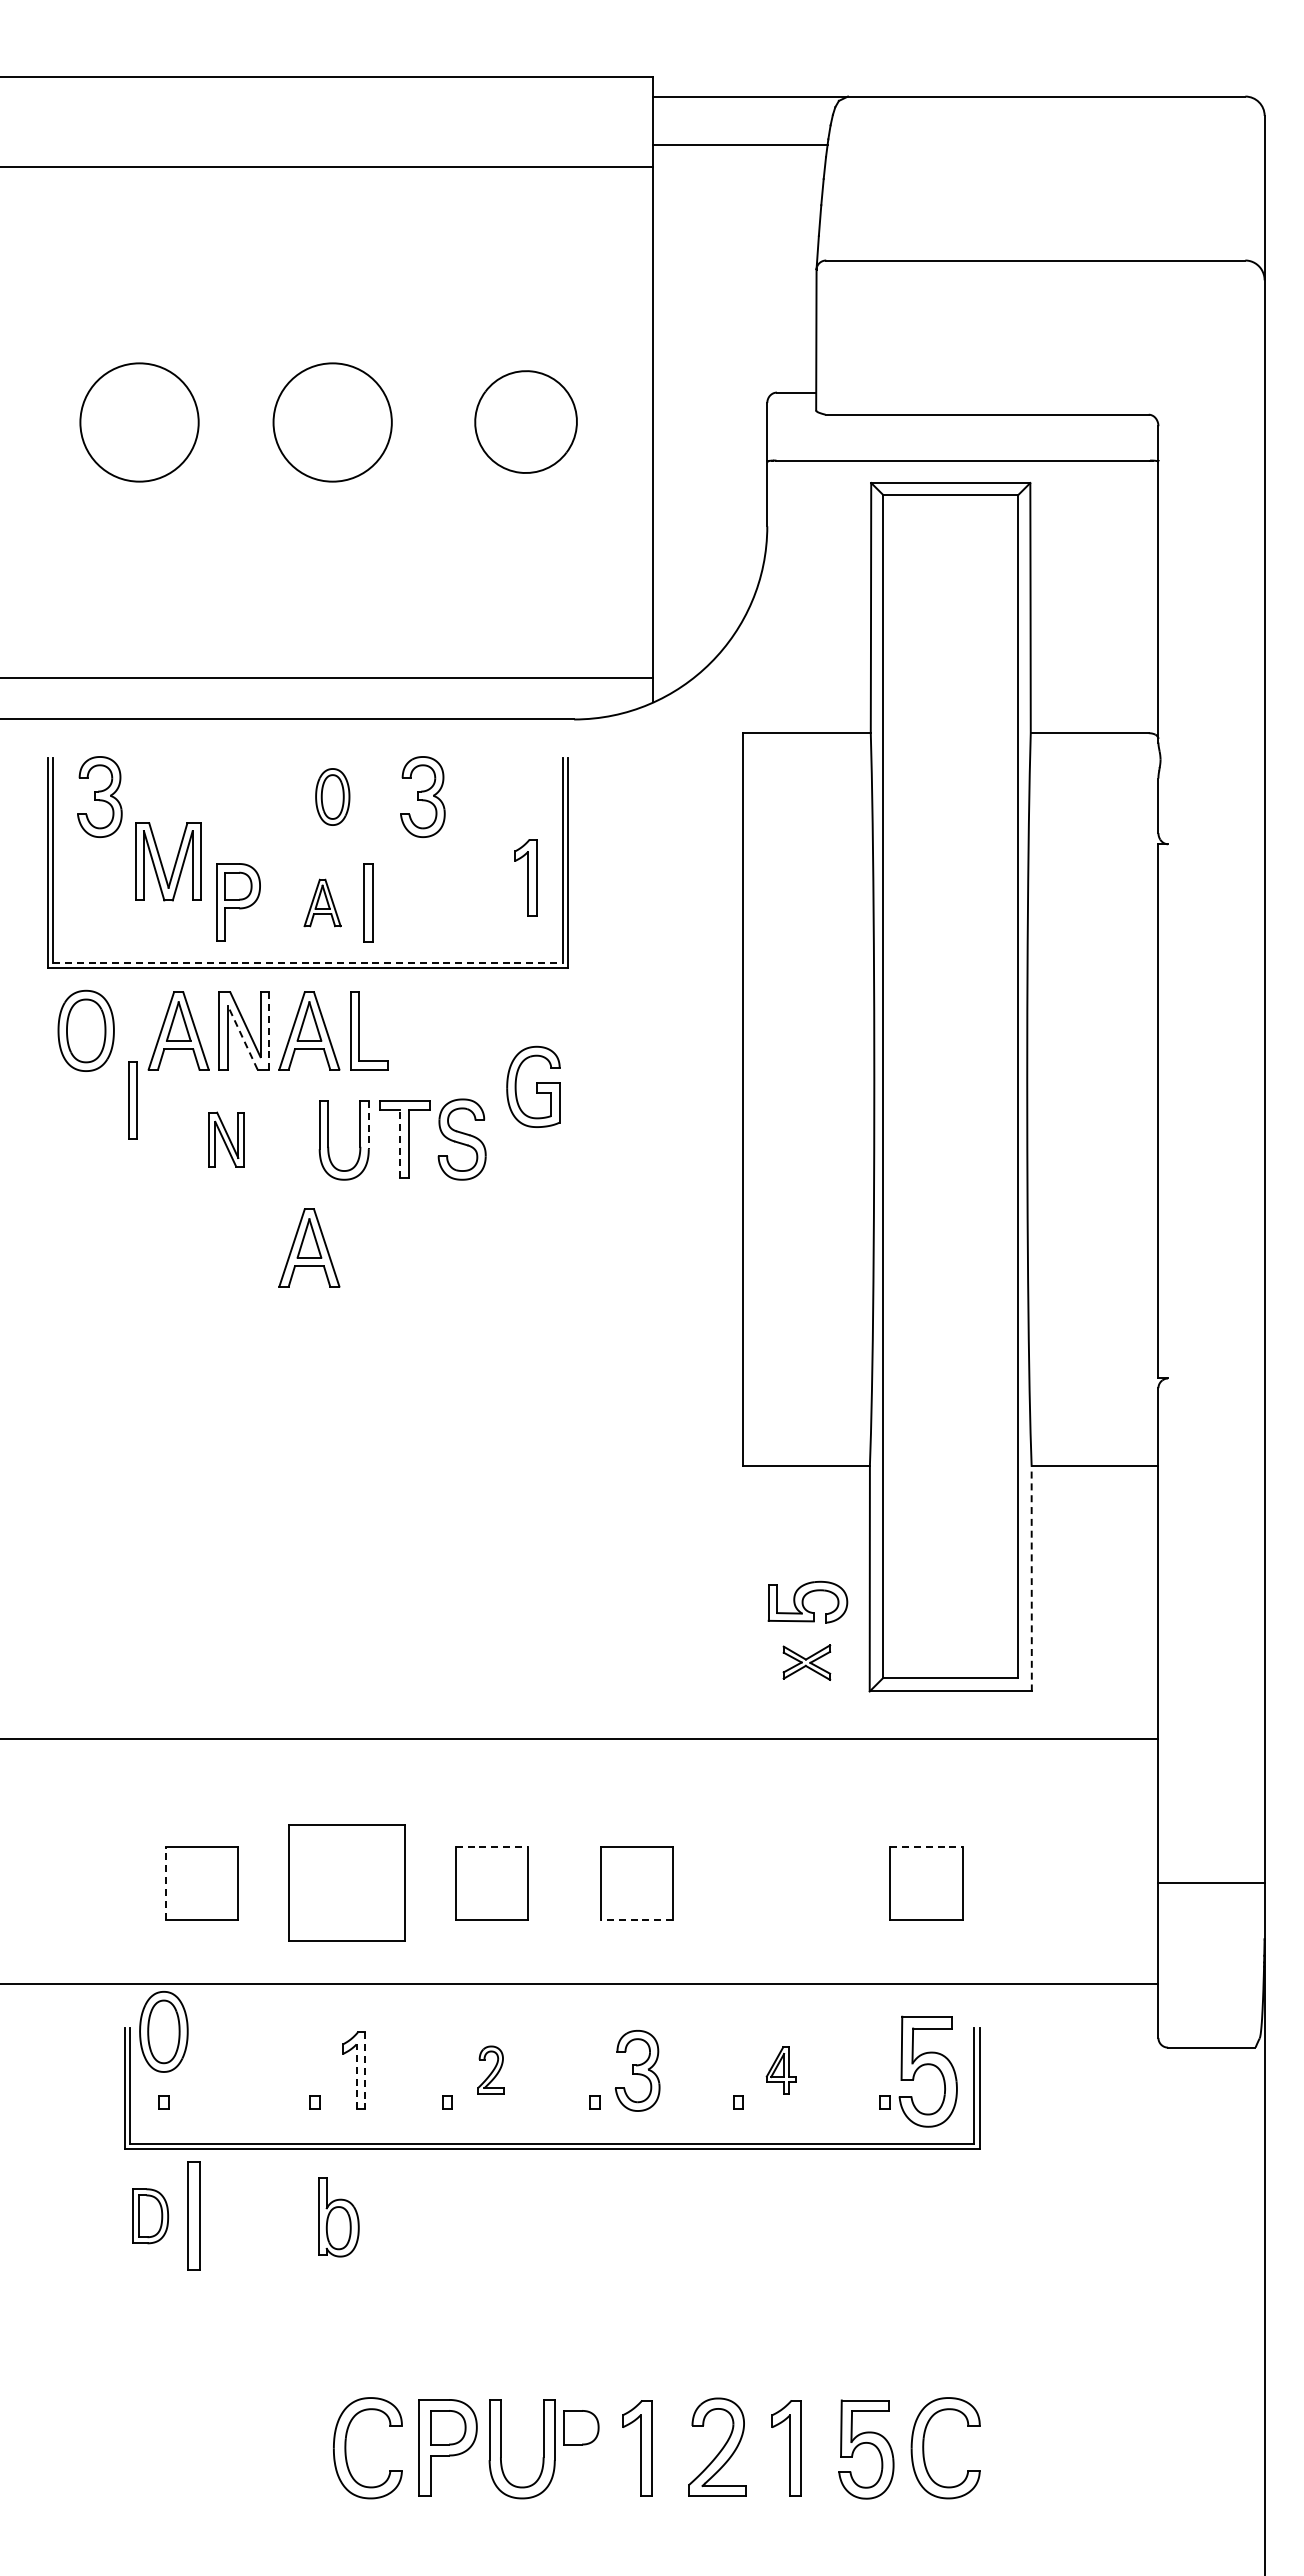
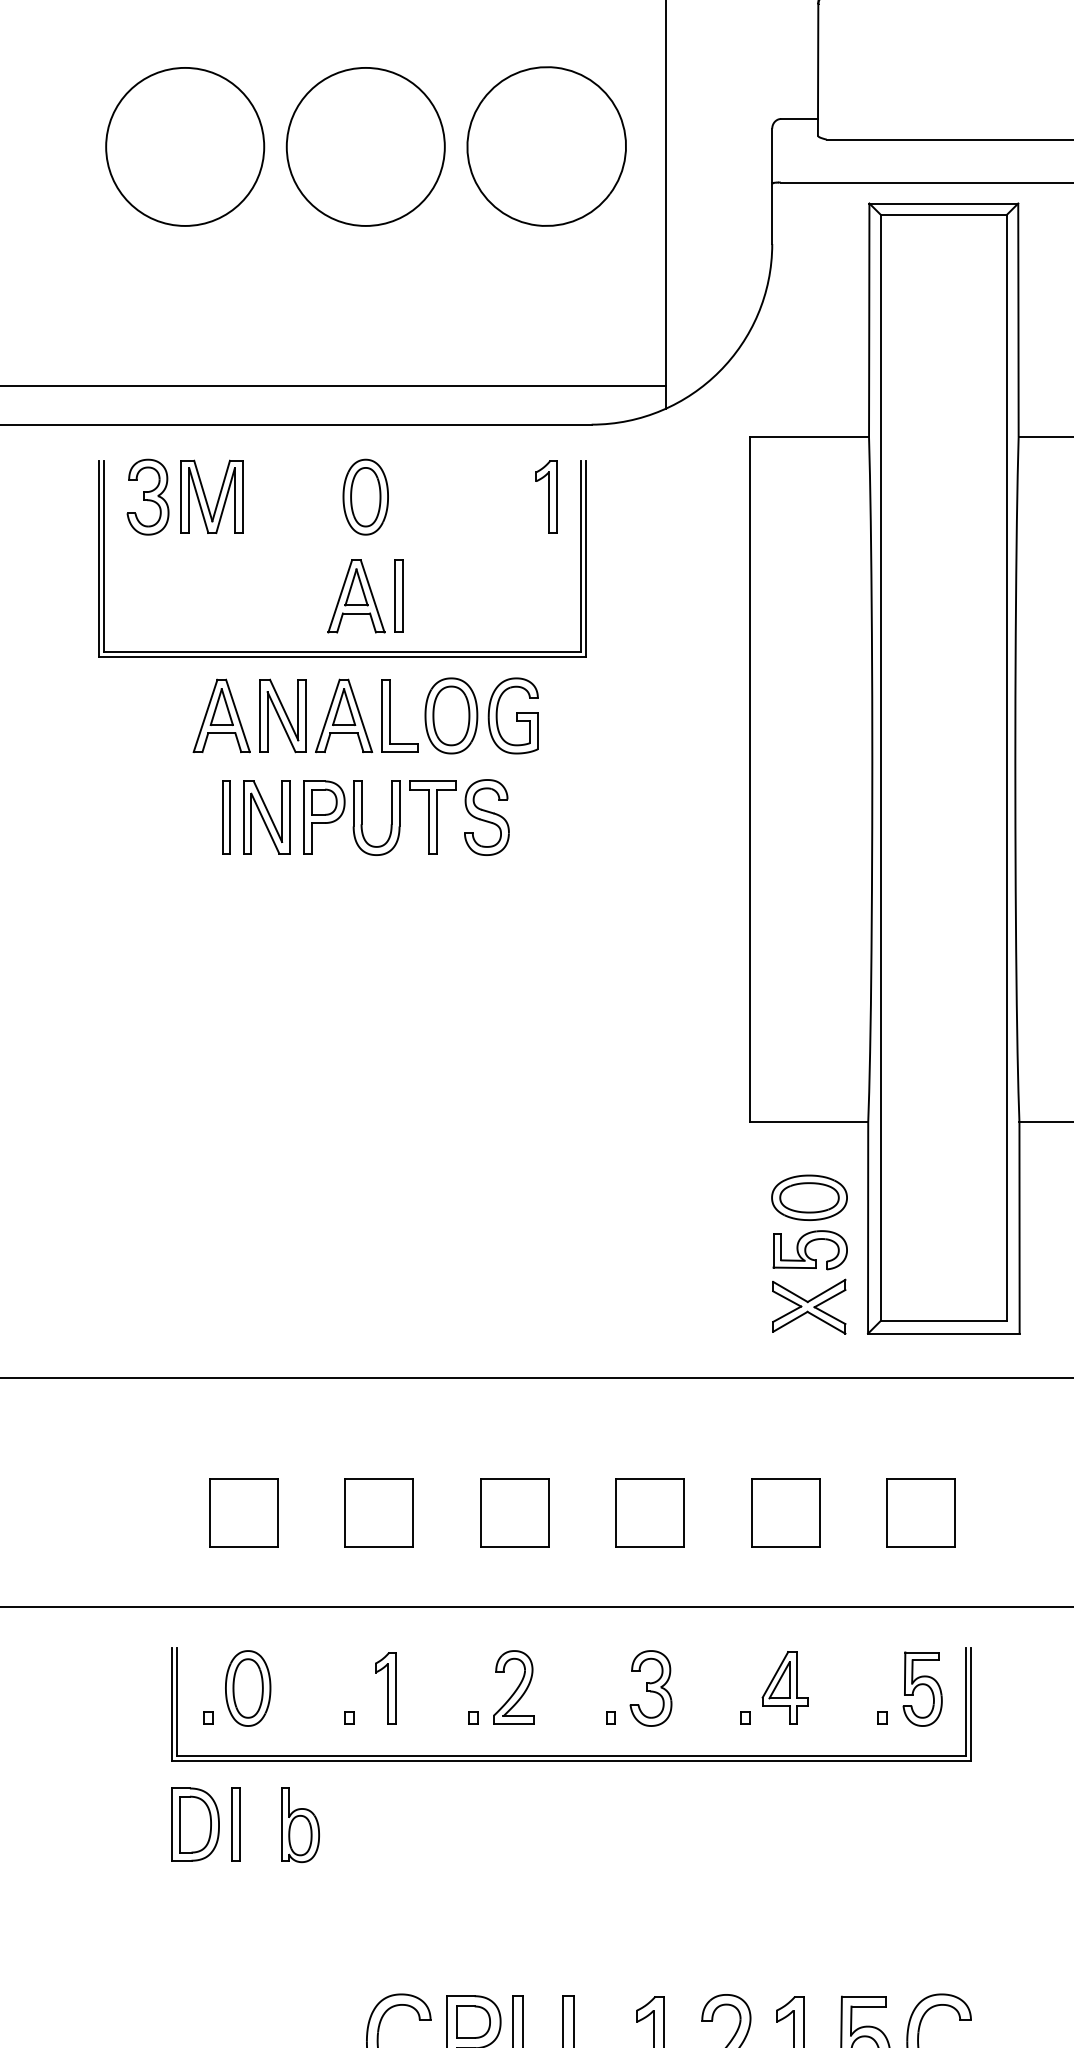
part: (525, 421) -> (546, 145), size x1.67
circle: (139, 422) -> (185, 146), size x1.43
circle: (332, 422) -> (365, 146), size x1.43
part: (332, 796) -> (365, 496), size x1.43
part: (422, 796) -> (449, 496), removed
part: (162, 863) -> (206, 498), moved
part: (525, 877) -> (546, 496), moved
part: (238, 902) -> (324, 817), moved
part: (322, 902) -> (356, 595), size x1.67
line: (307, 962) -> (342, 651), dashed -> solid
part: (85, 1030) -> (450, 715), moved
line: (268, 1030) -> (305, 715), dashed -> solid
line: (242, 1037) -> (281, 722), dashed -> solid
part: (533, 1086) -> (513, 715), moved
part: (132, 1100) -> (226, 817), moved
line: (368, 1125) -> (399, 804), dashed -> solid
part: (226, 1139) -> (266, 817), size x1.43
line: (400, 1143) -> (429, 821), dashed -> solid
part: (309, 1247) -> (344, 918), removed
part: (807, 1545) -> (809, 1197), added
line: (1031, 1578) -> (1019, 1228), dashed -> solid
part: (806, 1662) -> (808, 1306), size x1.67
line: (492, 1847) -> (515, 1479), dashed -> solid
line: (927, 1847) -> (922, 1479), dashed -> solid
line: (165, 1882) -> (209, 1512), dashed -> solid
part: (346, 1883) -> (378, 1513), size x0.62
part: (781, 1883) -> (785, 1513), added
line: (636, 1919) -> (649, 1546), dashed -> solid
part: (163, 2031) -> (247, 1688), moved
part: (490, 2069) -> (513, 1687), size x1.67
part: (781, 2070) -> (785, 1688), size x1.67
line: (364, 2071) -> (395, 1689), dashed -> solid
part: (927, 2071) -> (922, 1689), size x0.71
line: (356, 2076) -> (388, 1693), dashed -> solid
part: (150, 2215) -> (195, 1823), size x1.43
part: (193, 2216) -> (235, 1824), size x0.71
part: (338, 2217) -> (300, 1825), moved
part: (581, 2427) -> (598, 2021), removed

